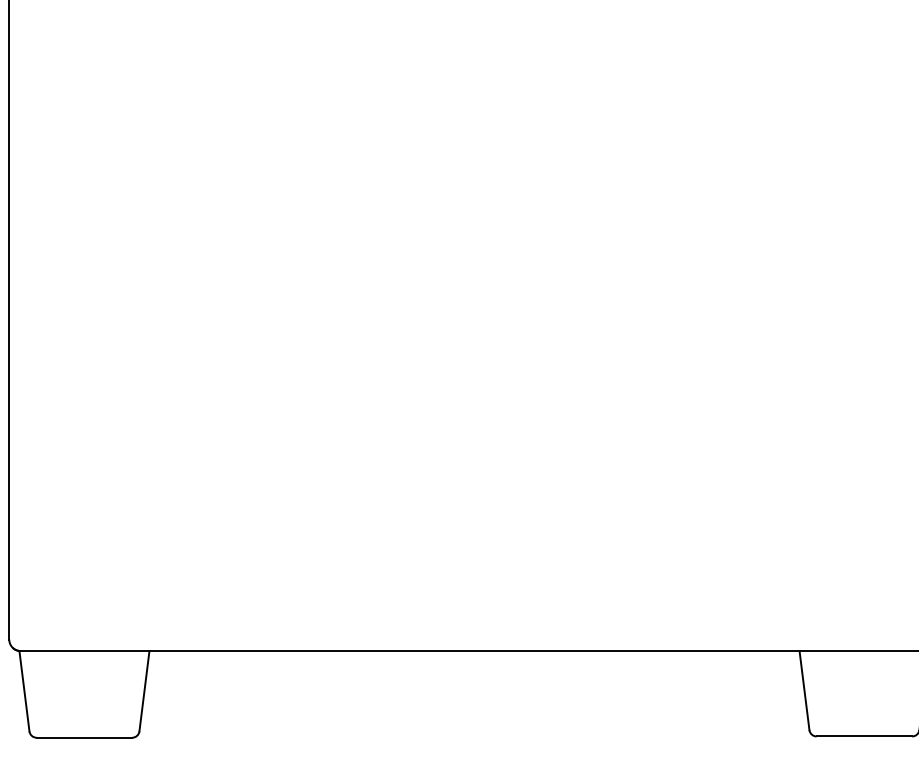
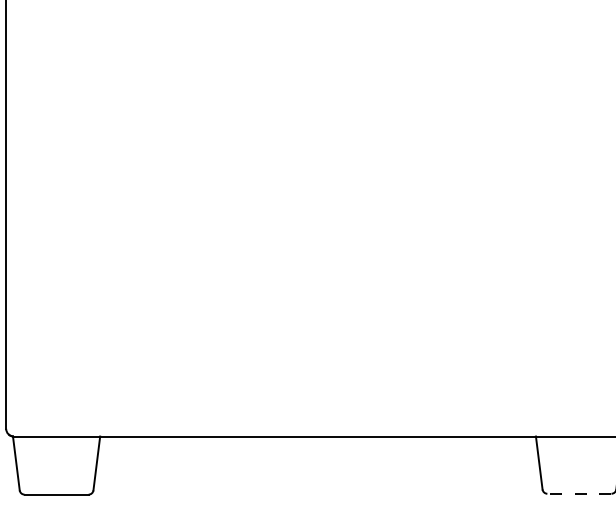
line: (863, 736) -> (578, 493), solid -> dashed

